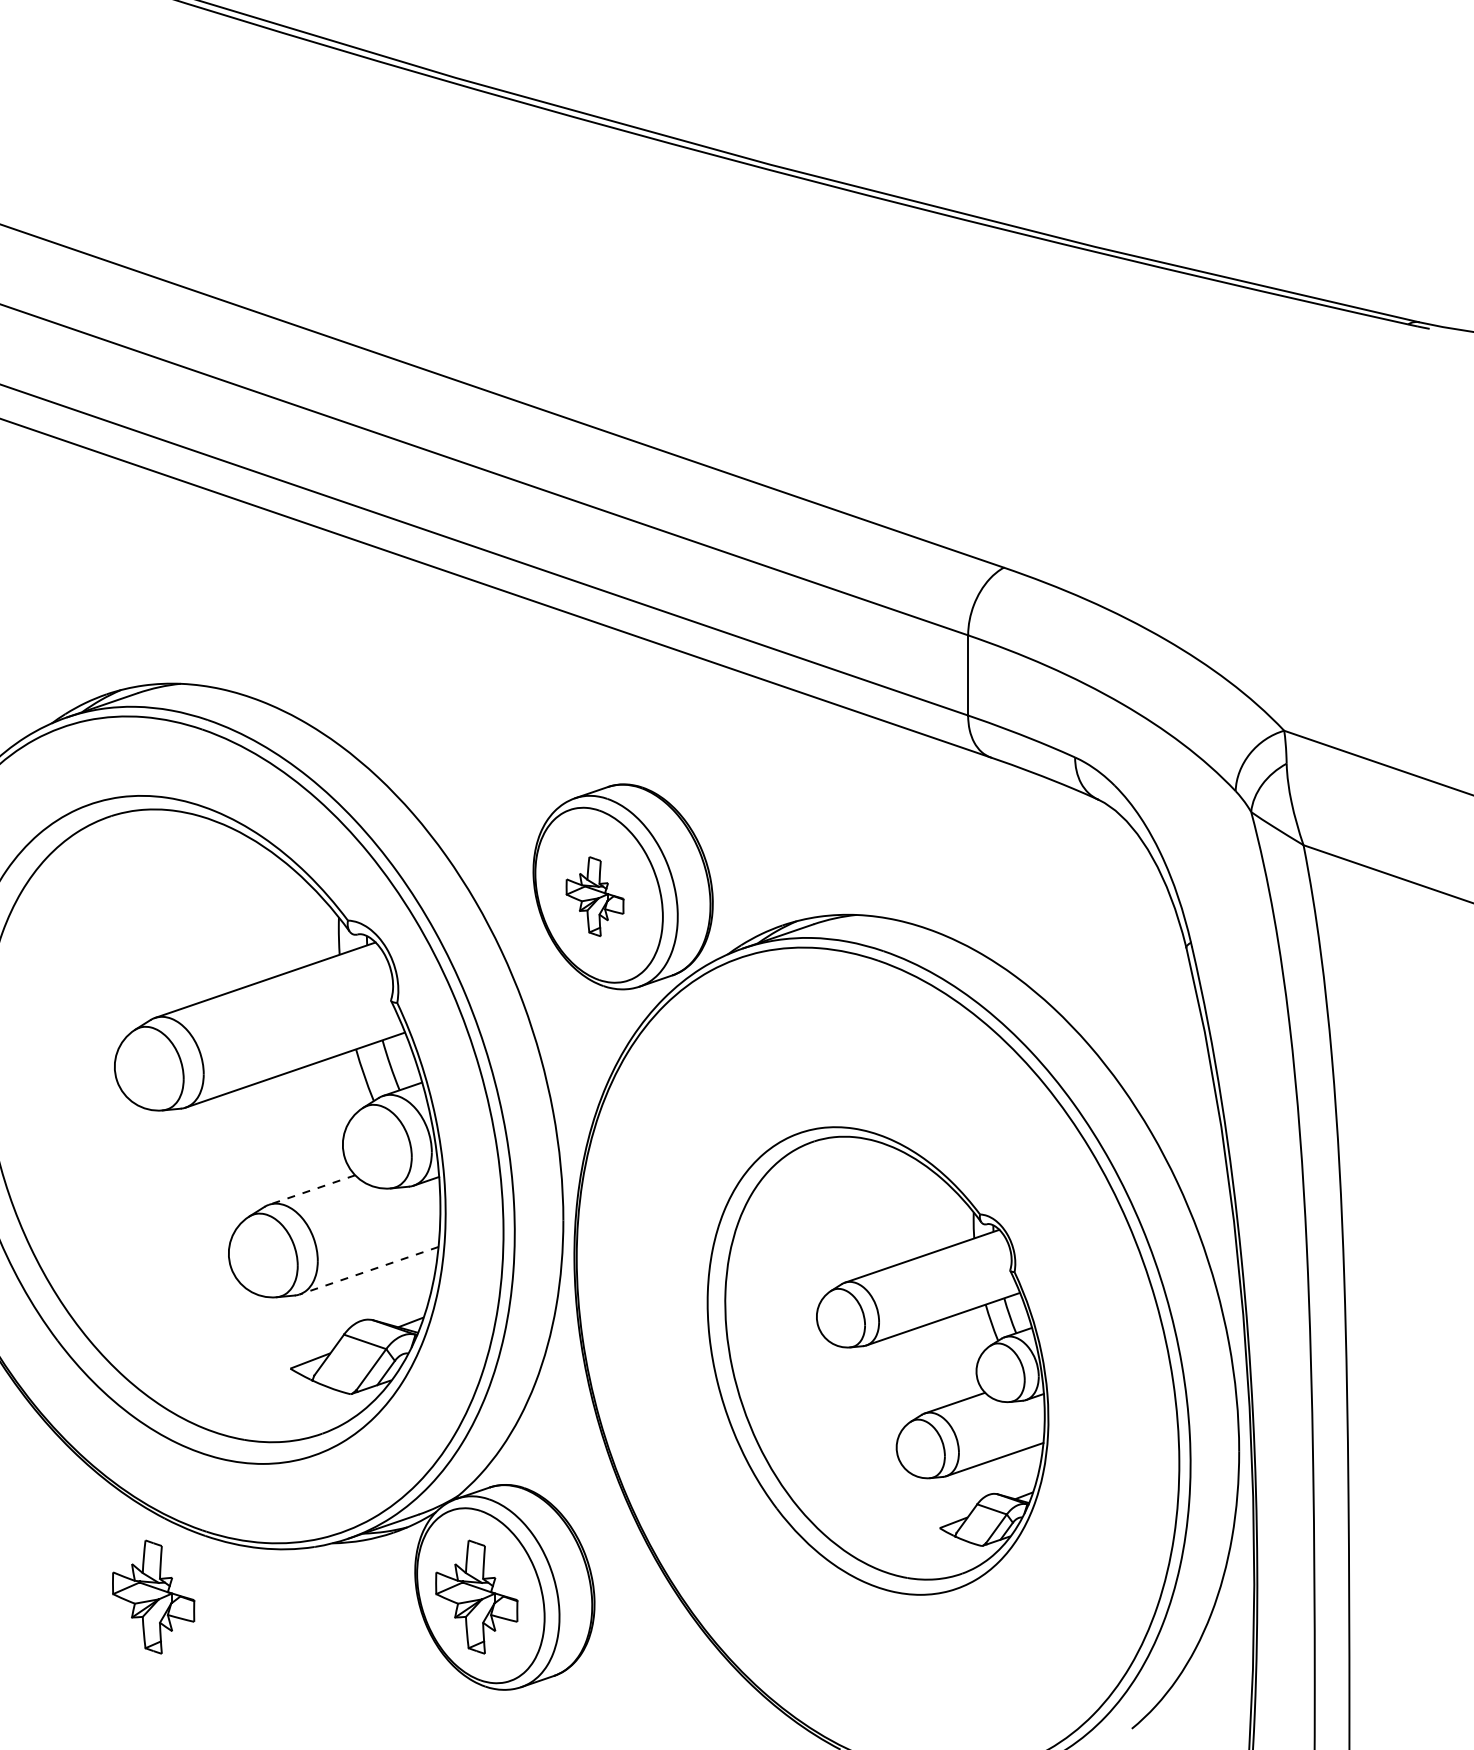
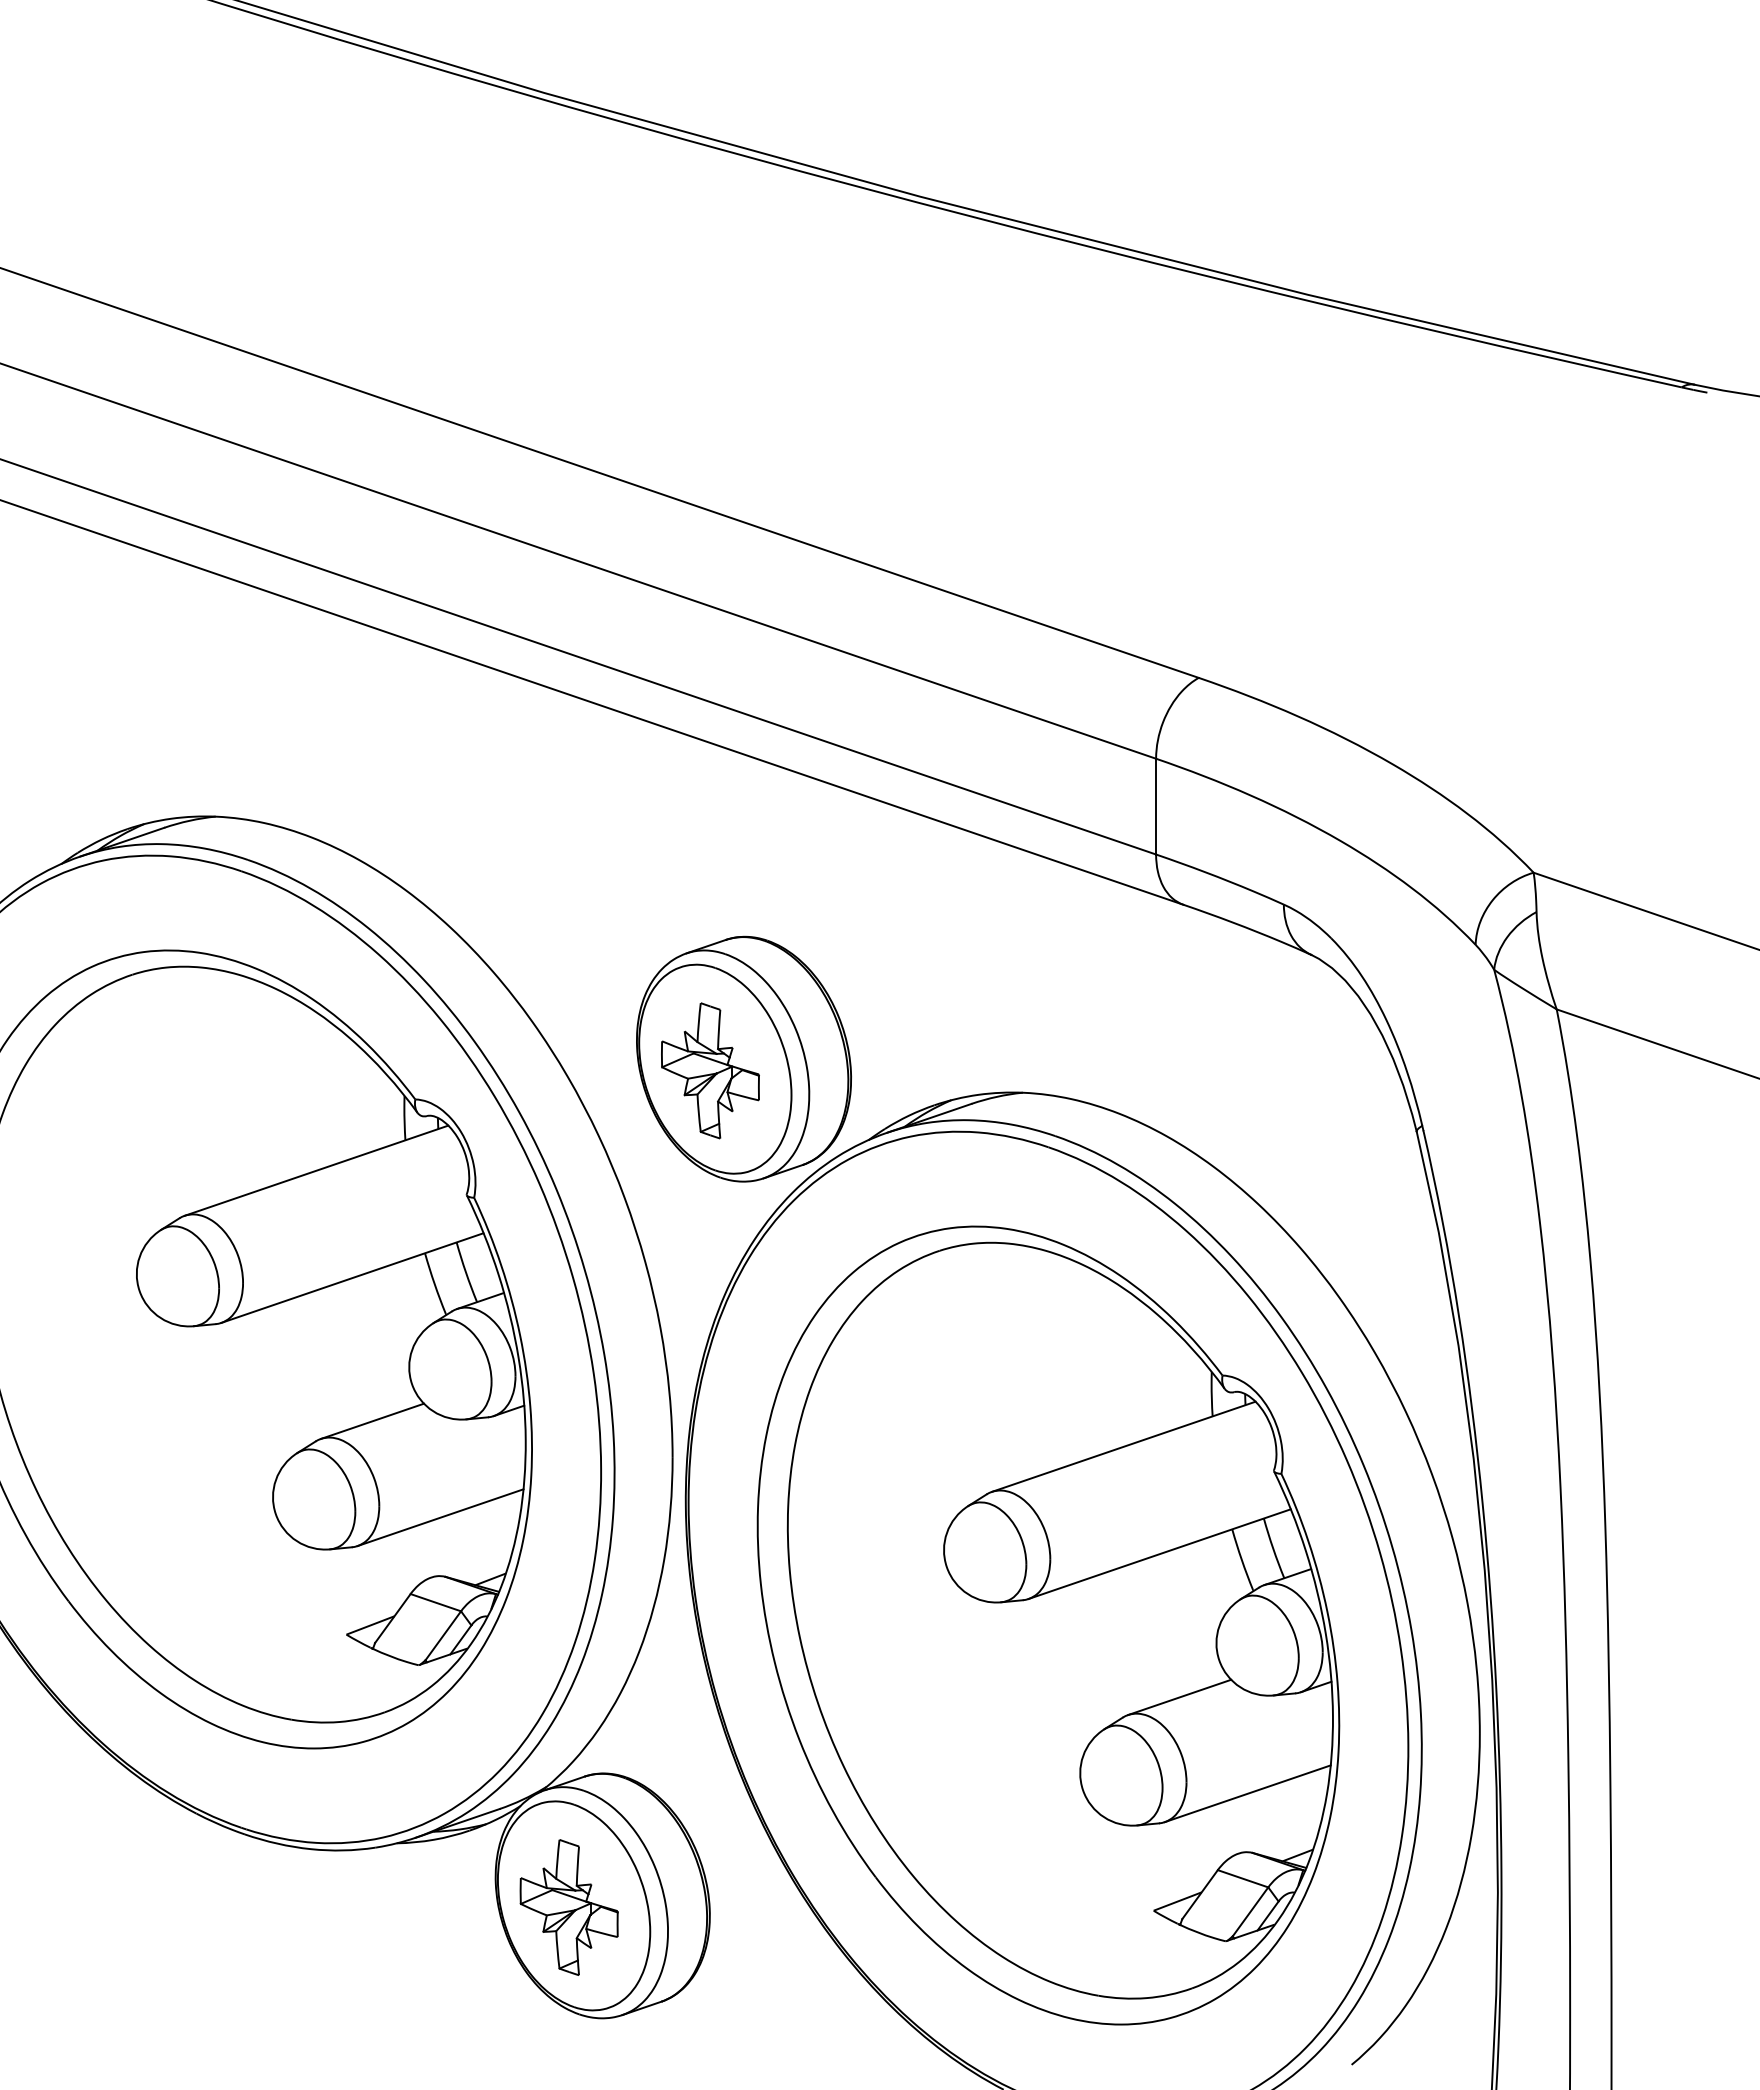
part: (595, 896) -> (710, 1070), size x1.43
line: (312, 1190) -> (372, 1421), dashed -> solid
line: (369, 1270) -> (440, 1517), dashed -> solid
part: (878, 1360) -> (1048, 1625), size x1.43
part: (153, 1597) -> (182, 1907), removed

